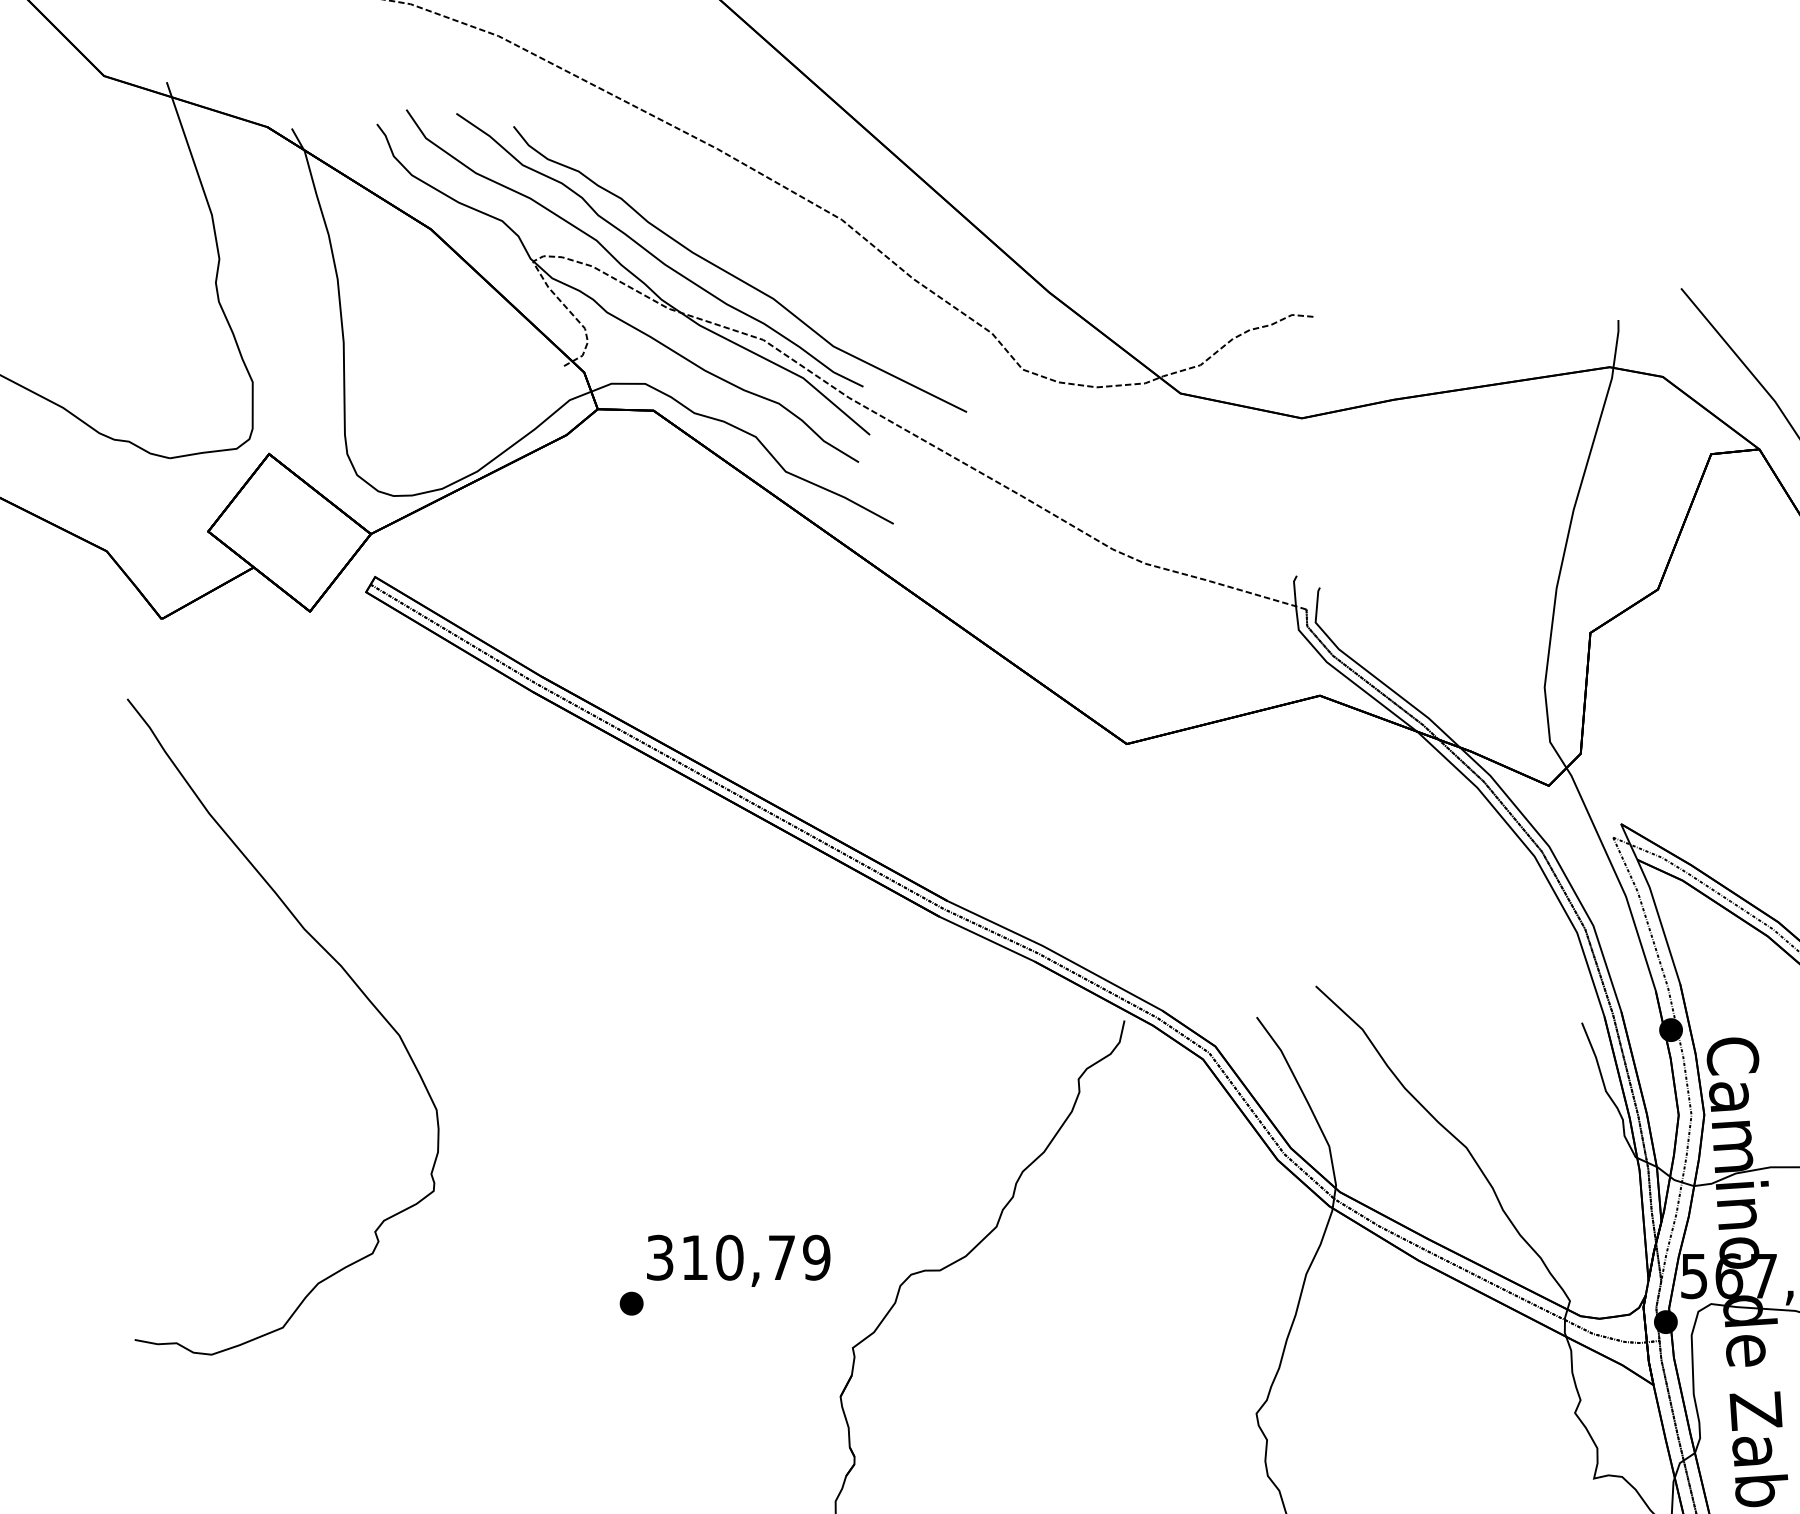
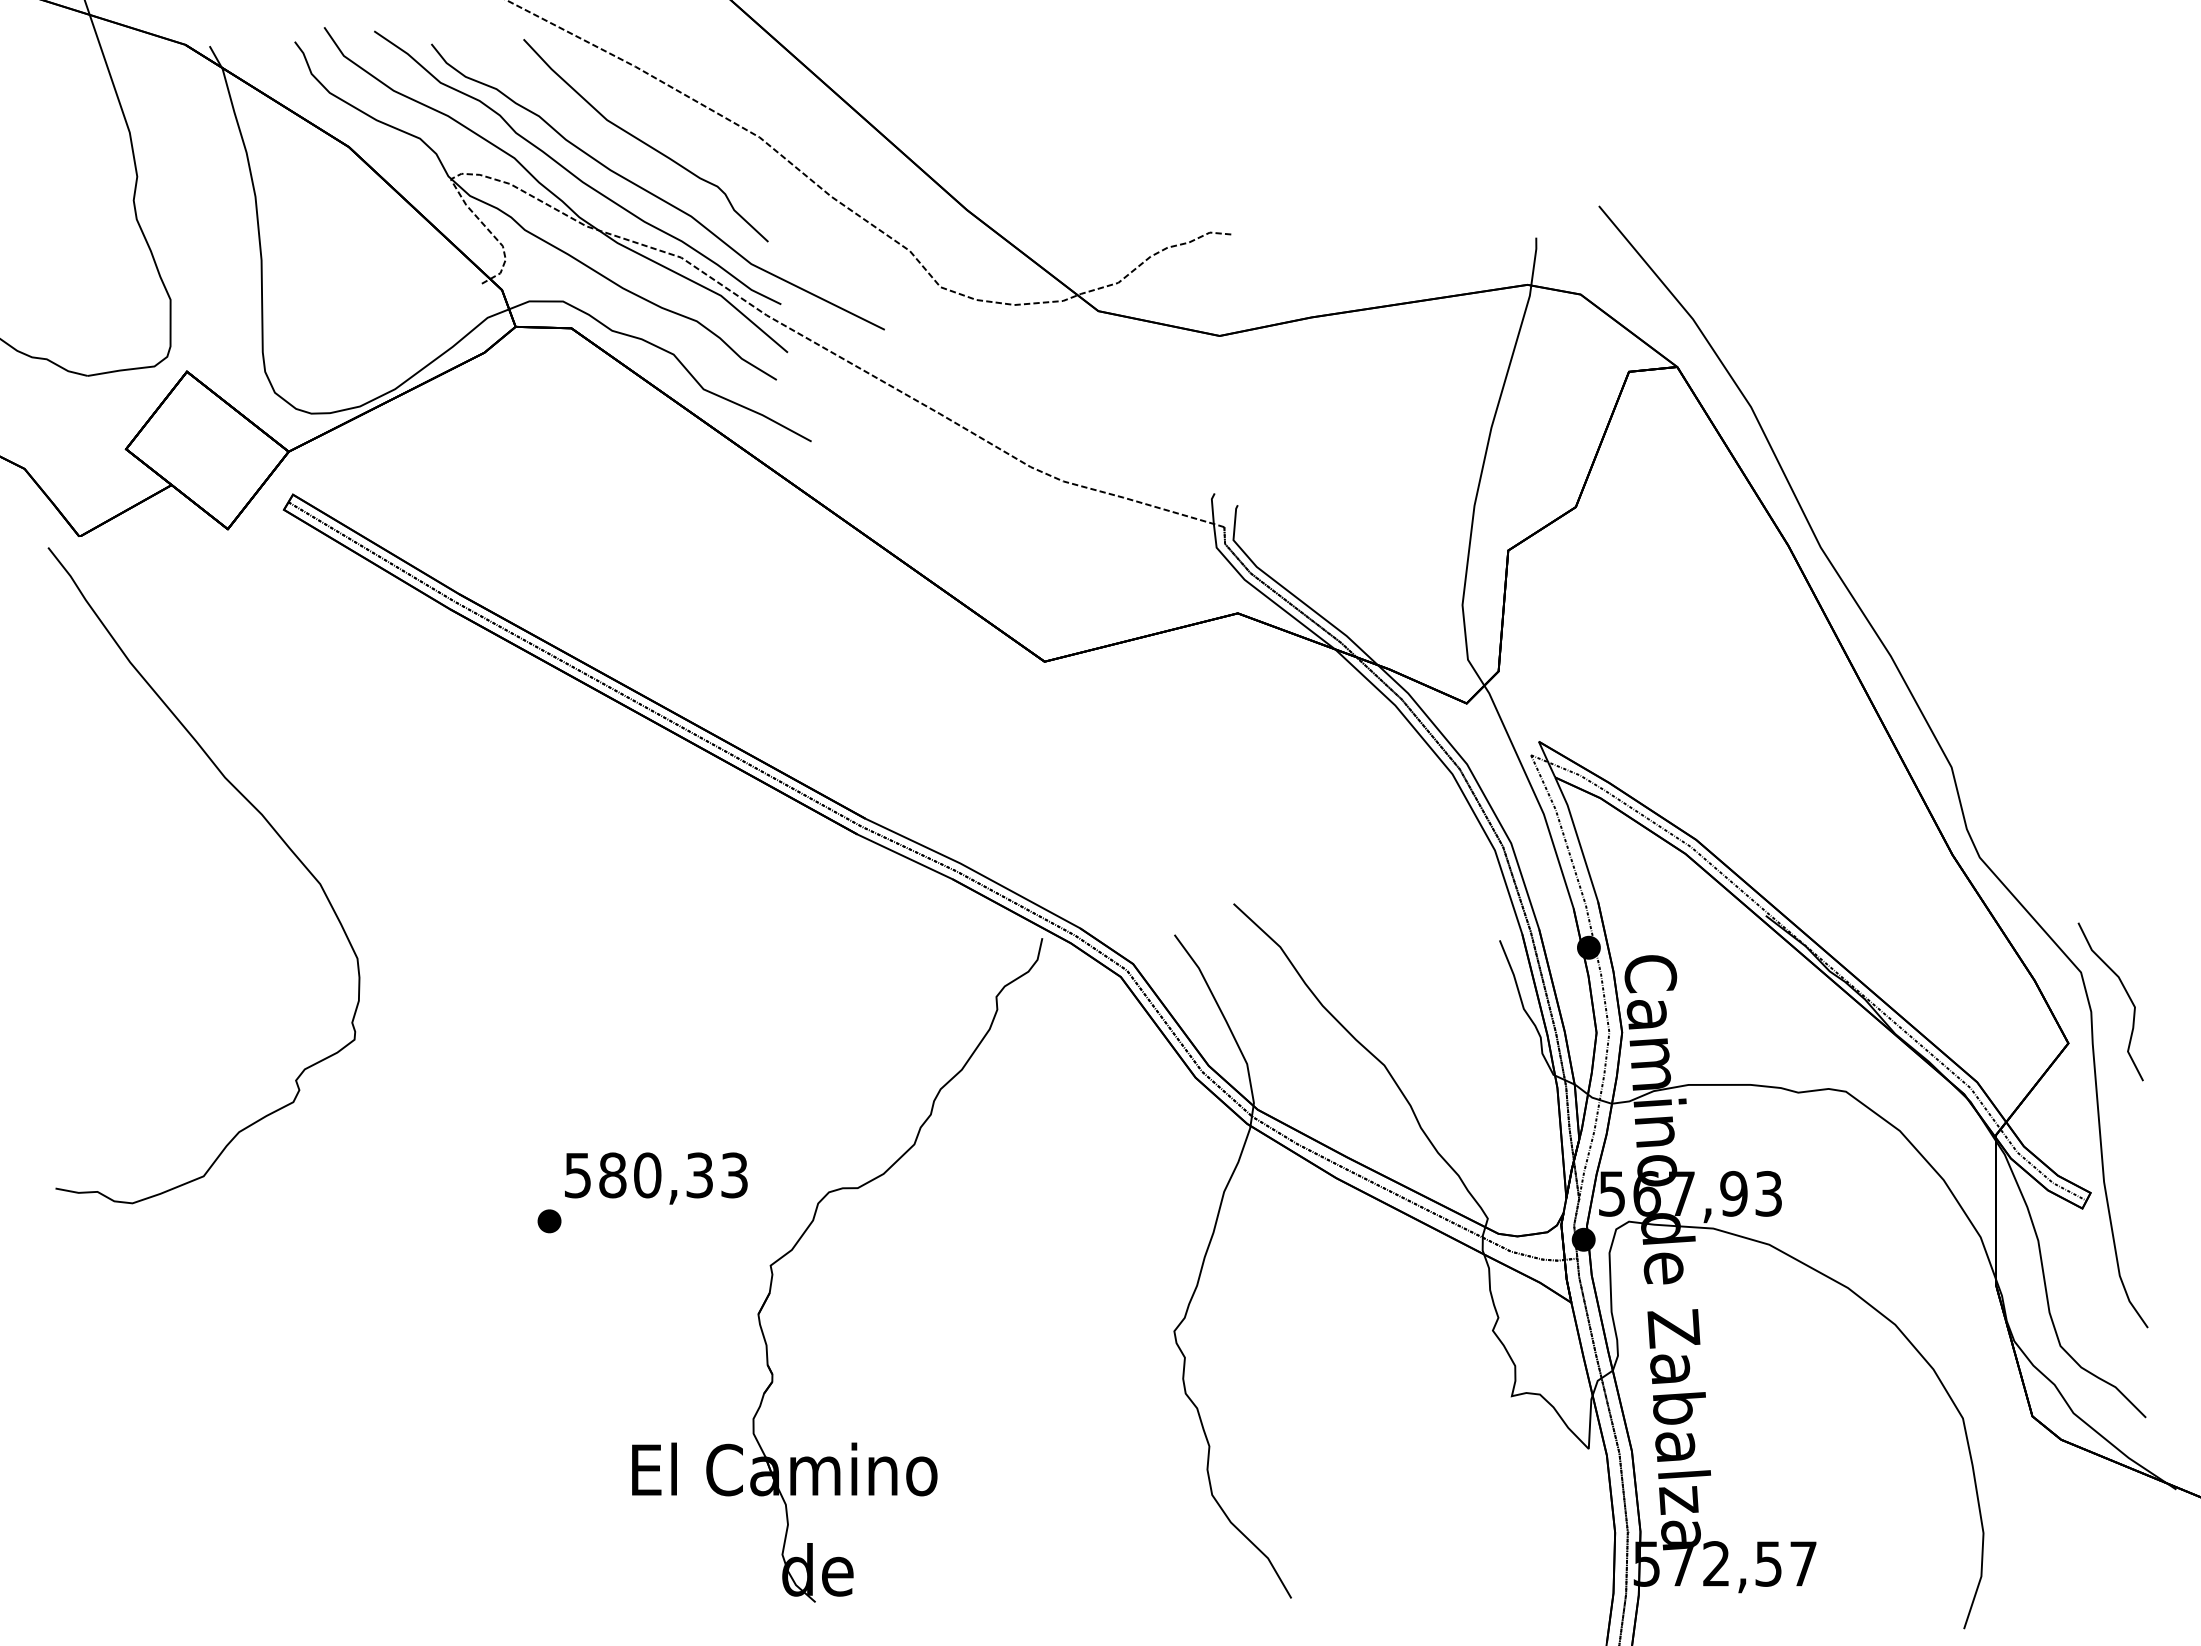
curve: (727, 224) -> (645, 142), added
curve: (347, 975) -> (268, 824), moved
text: (738, 1257) -> (656, 1175), 310,79 -> 580,33

